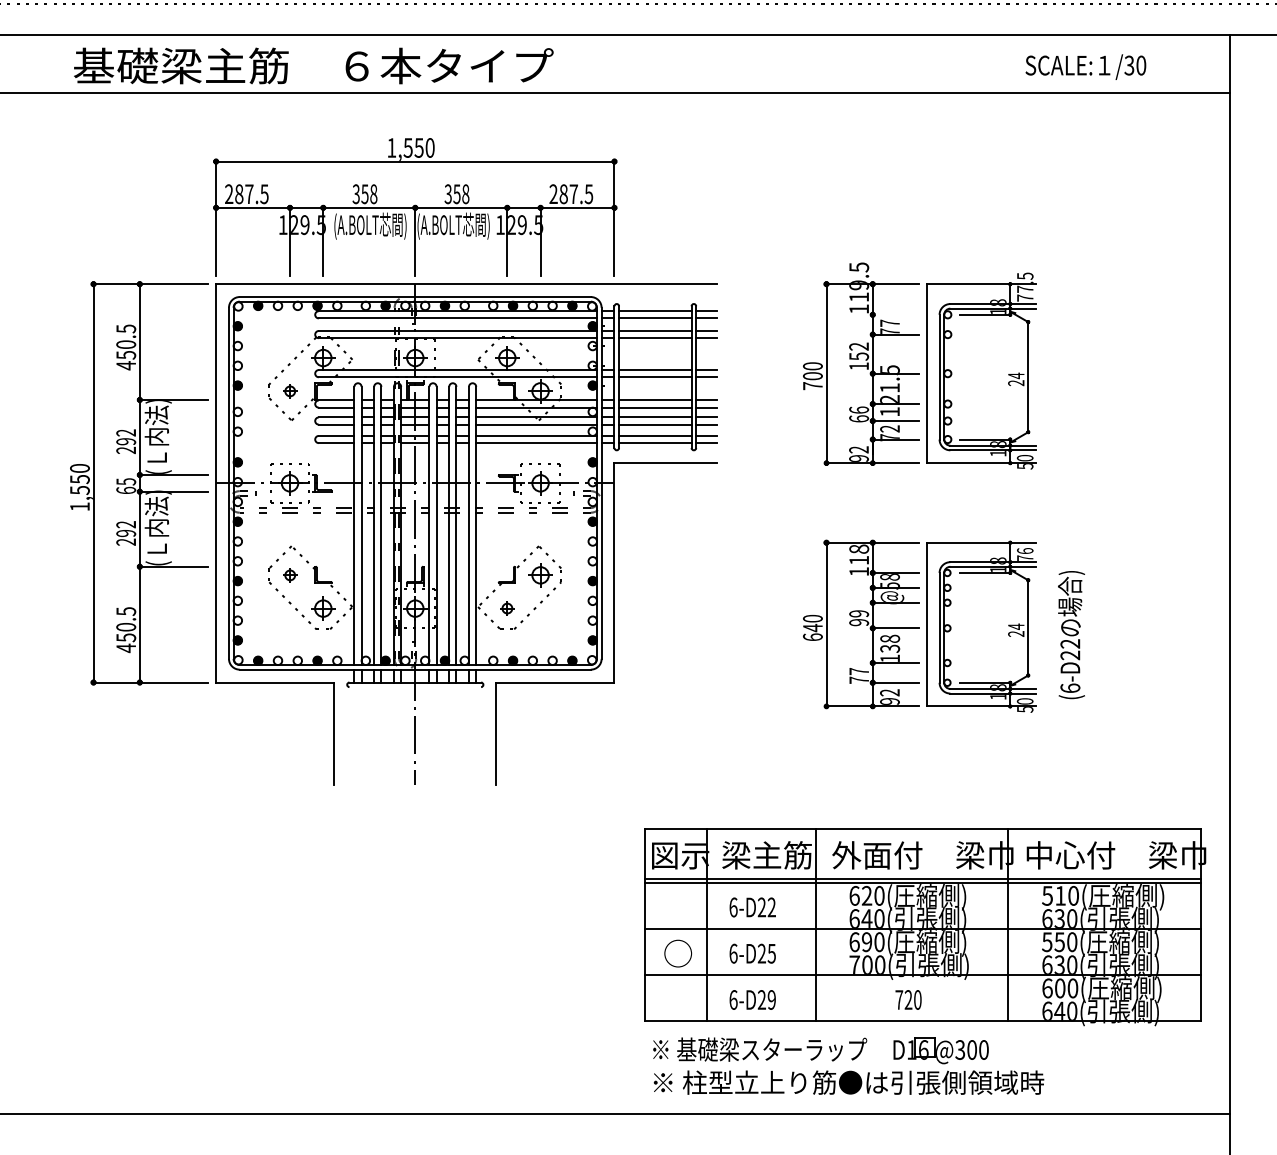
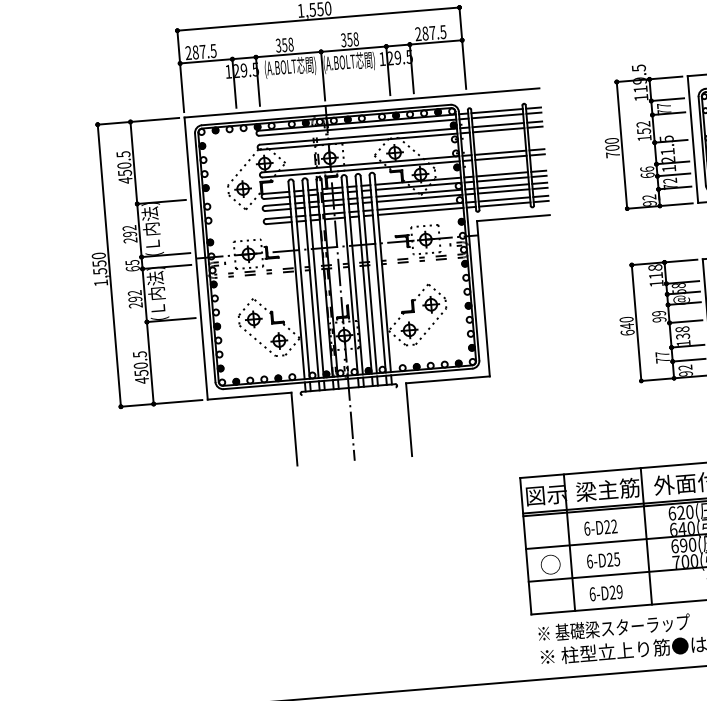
line: (895, 314) -> (667, 99), added
part: (290, 391) -> (243, 189), size x1.67
part: (290, 575) -> (254, 319), size x1.67
part: (507, 608) -> (409, 330), size x1.67

